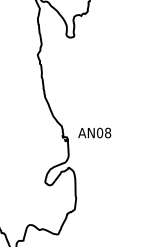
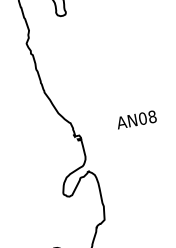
text: (94, 132) -> (136, 119), moved

